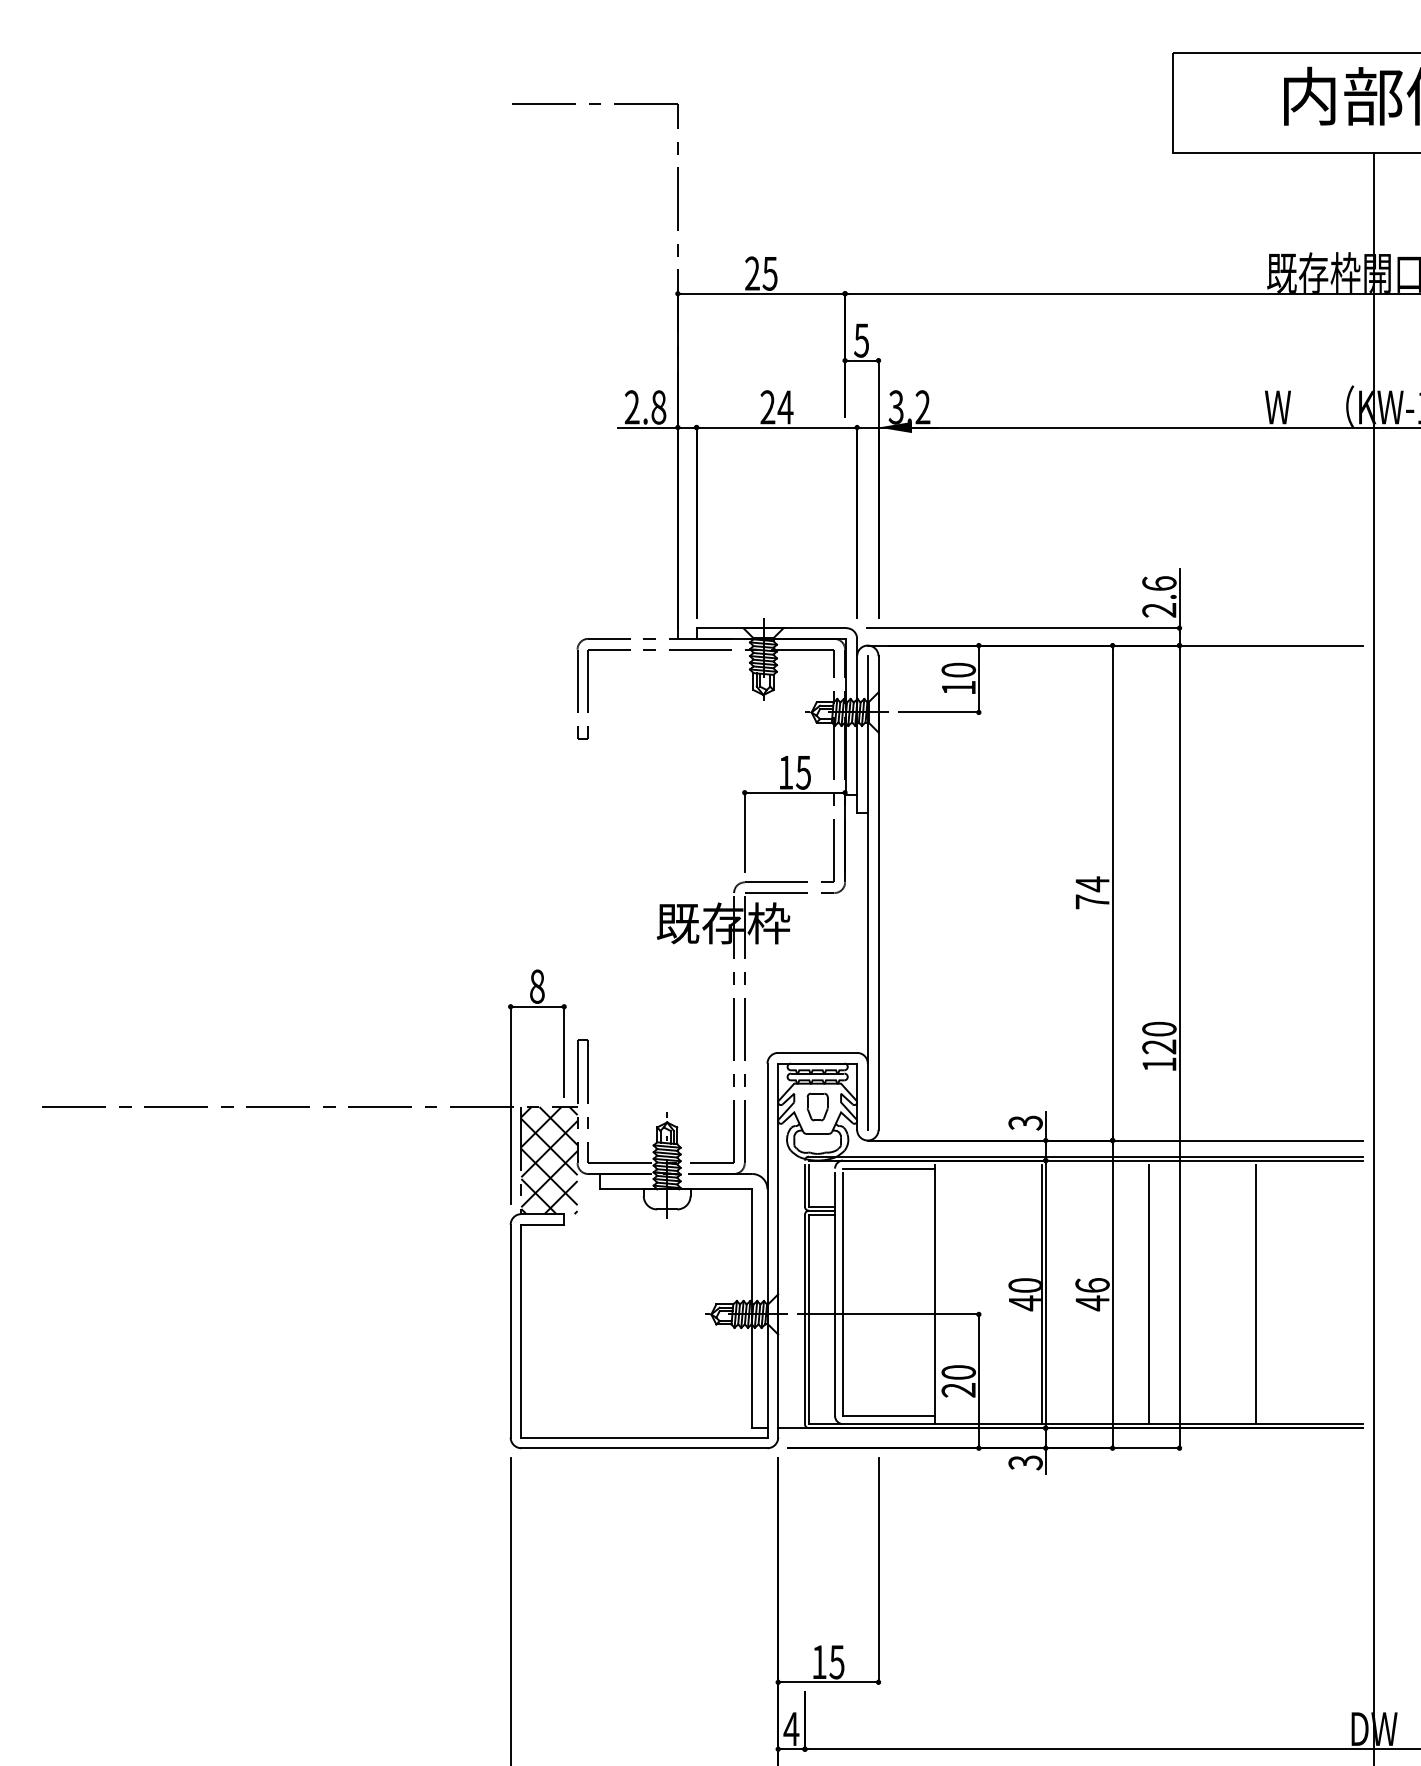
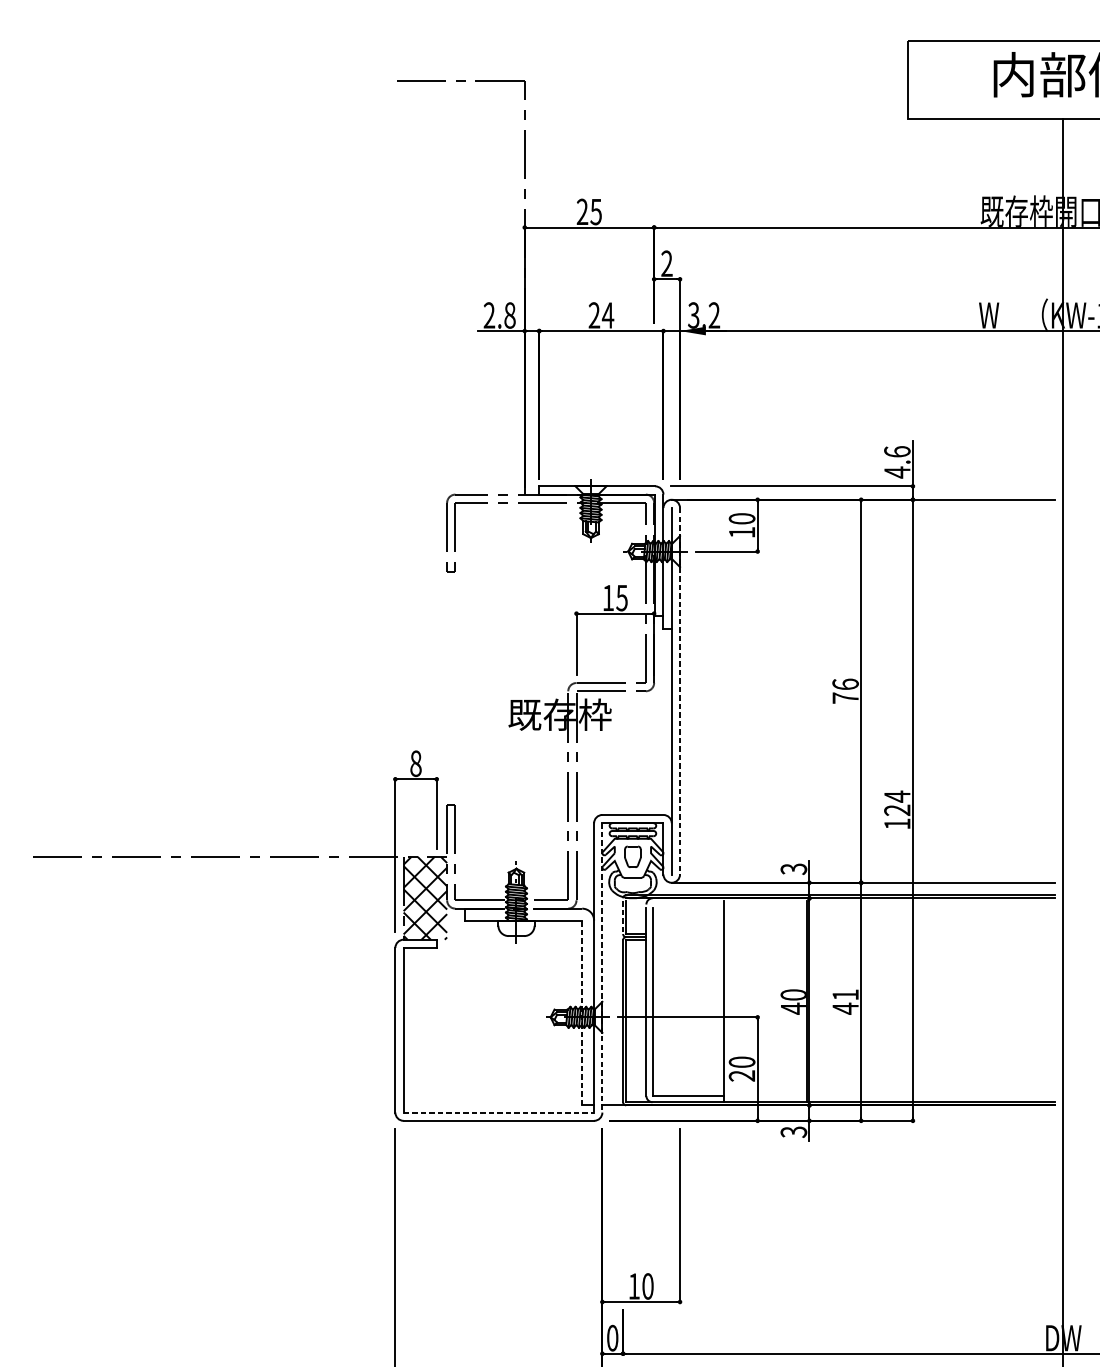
text: (861, 340) -> (666, 263), 5 -> 2
text: (1159, 610) -> (897, 472), 2.6 -> 4.6
text: (1092, 884) -> (845, 684), 74 -> 76
line: (878, 893) -> (679, 691), solid -> dashed
text: (1159, 1029) -> (897, 796), 120 -> 124
line: (889, 1168) -> (688, 904), removed
line: (804, 1186) -> (622, 918), solid -> dashed
line: (778, 1250) -> (602, 967), solid -> dashed
text: (1092, 1285) -> (845, 994), 46 -> 41
line: (1149, 1294) -> (889, 1001), removed
line: (1256, 1294) -> (972, 1001), removed
line: (752, 1308) -> (582, 1012), solid -> dashed
line: (644, 1437) -> (498, 1112), solid -> dashed
text: (836, 1662) -> (647, 1286), 15 -> 10
text: (791, 1728) -> (612, 1337), 4 -> 0

